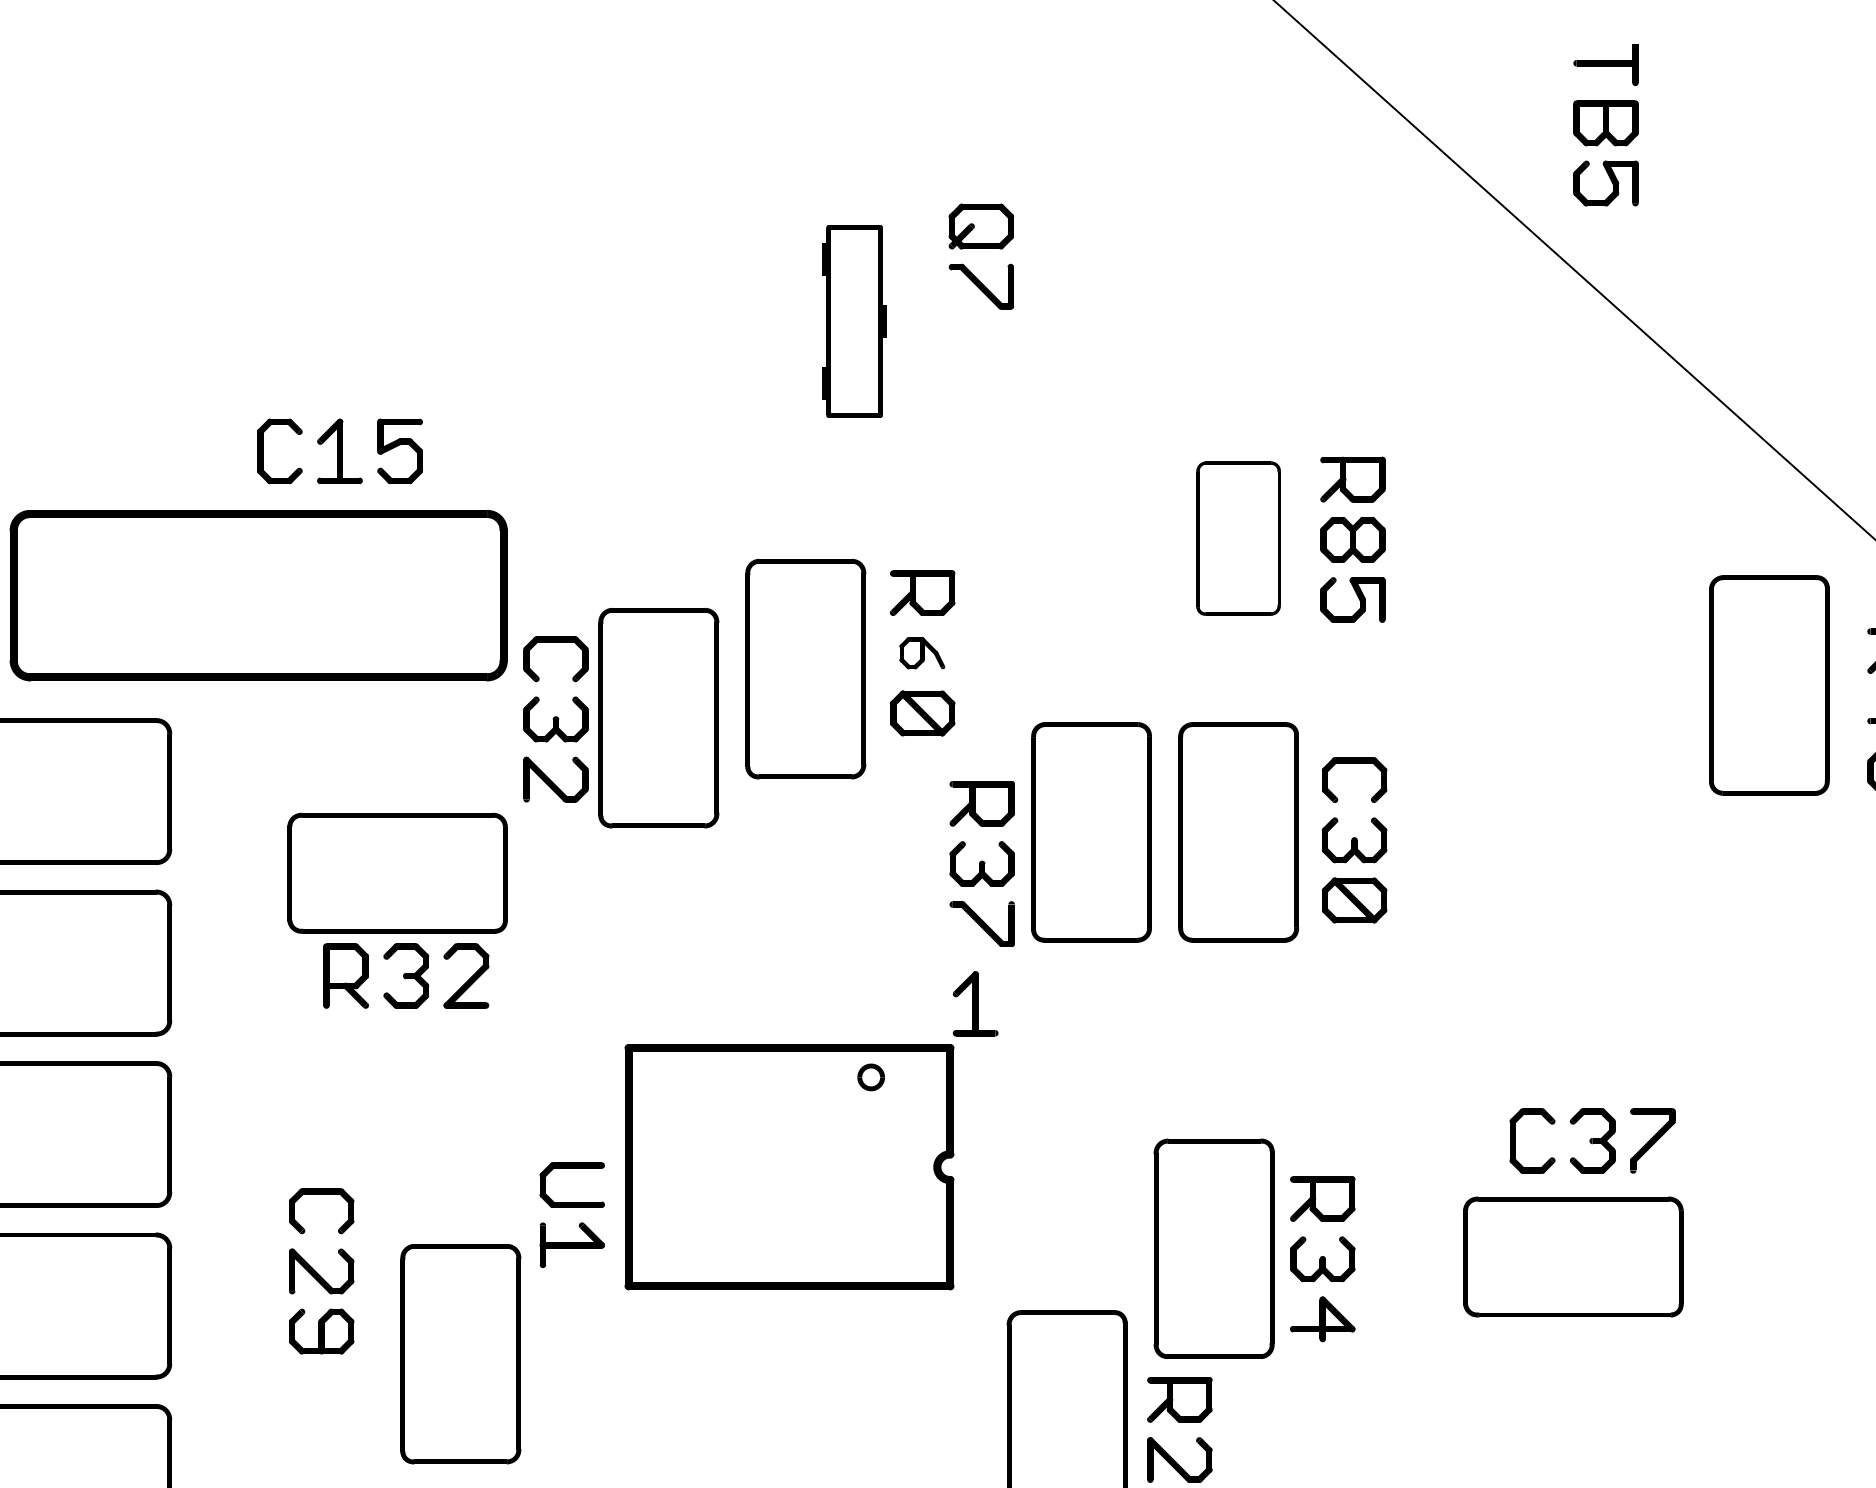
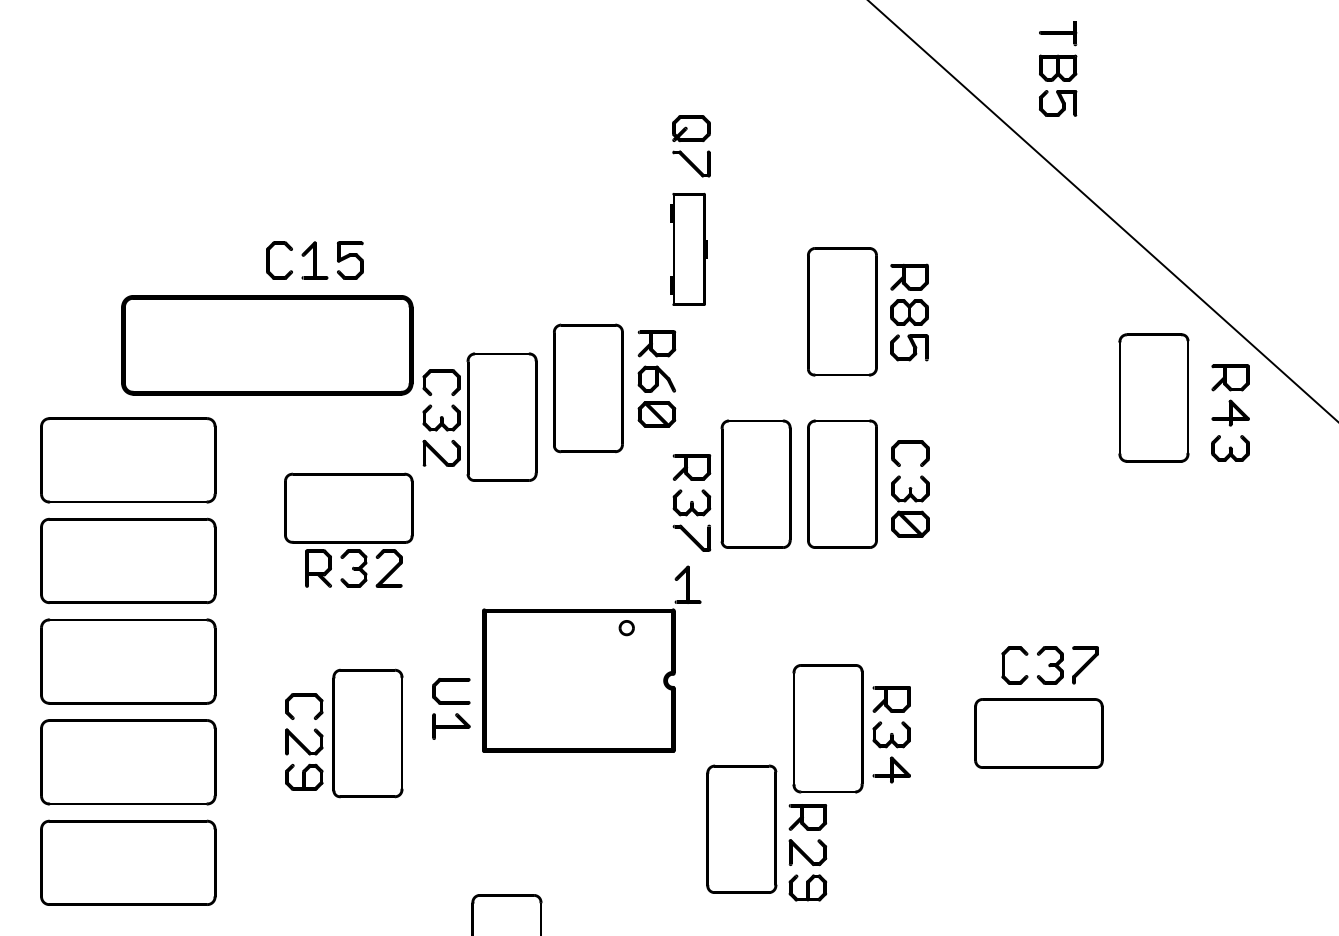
part: (853, 321) -> (688, 249), moved
part: (1238, 538) -> (842, 311), size x1.43
part: (921, 652) -> (656, 378), size x1.43
part: (460, 1354) -> (367, 733), moved

